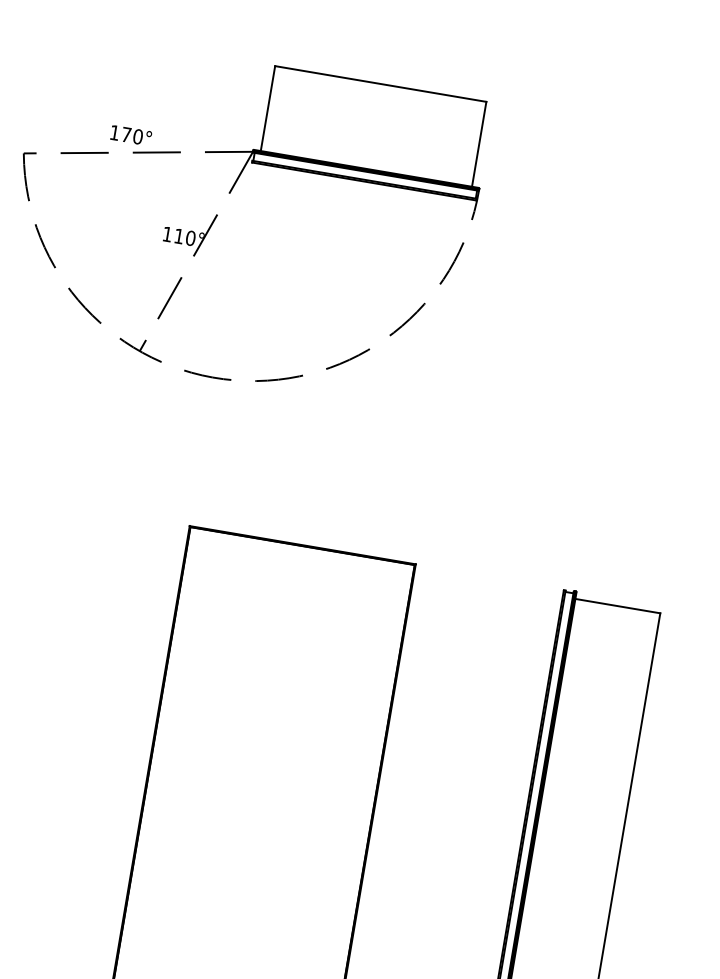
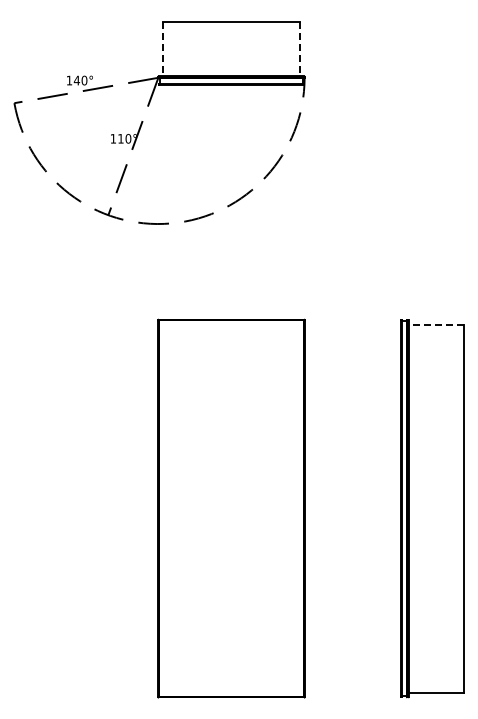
line: (268, 109) -> (163, 49), solid -> dashed
text: (125, 134) -> (76, 80), 170° -> 140°
line: (478, 144) -> (299, 49), solid -> dashed
line: (616, 605) -> (435, 324), solid -> dashed

